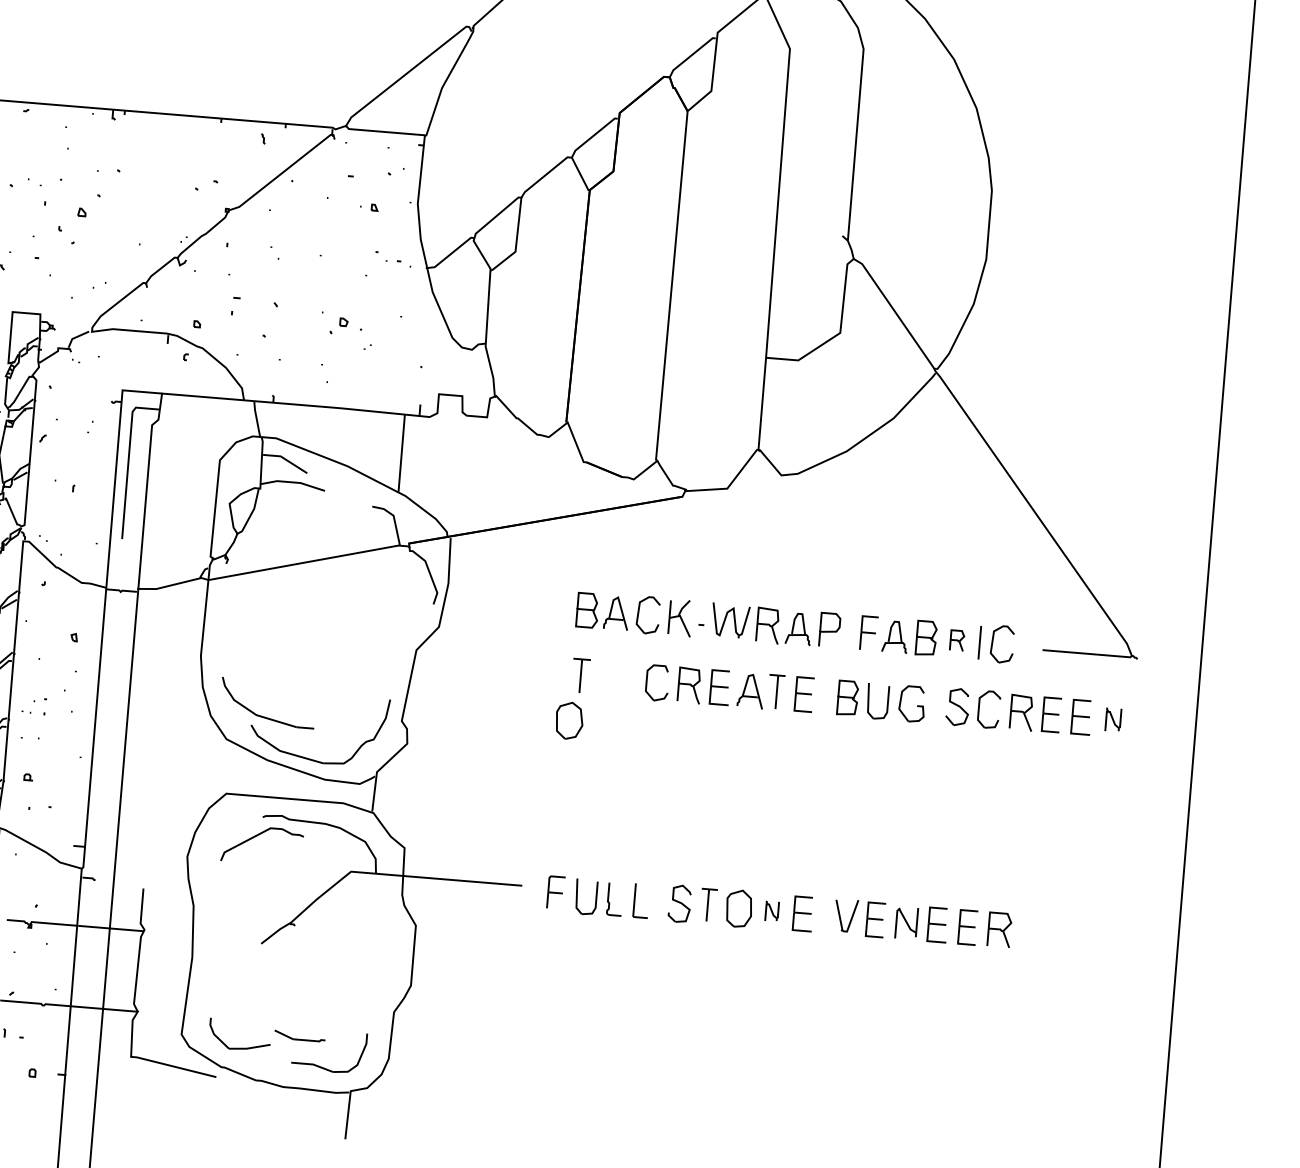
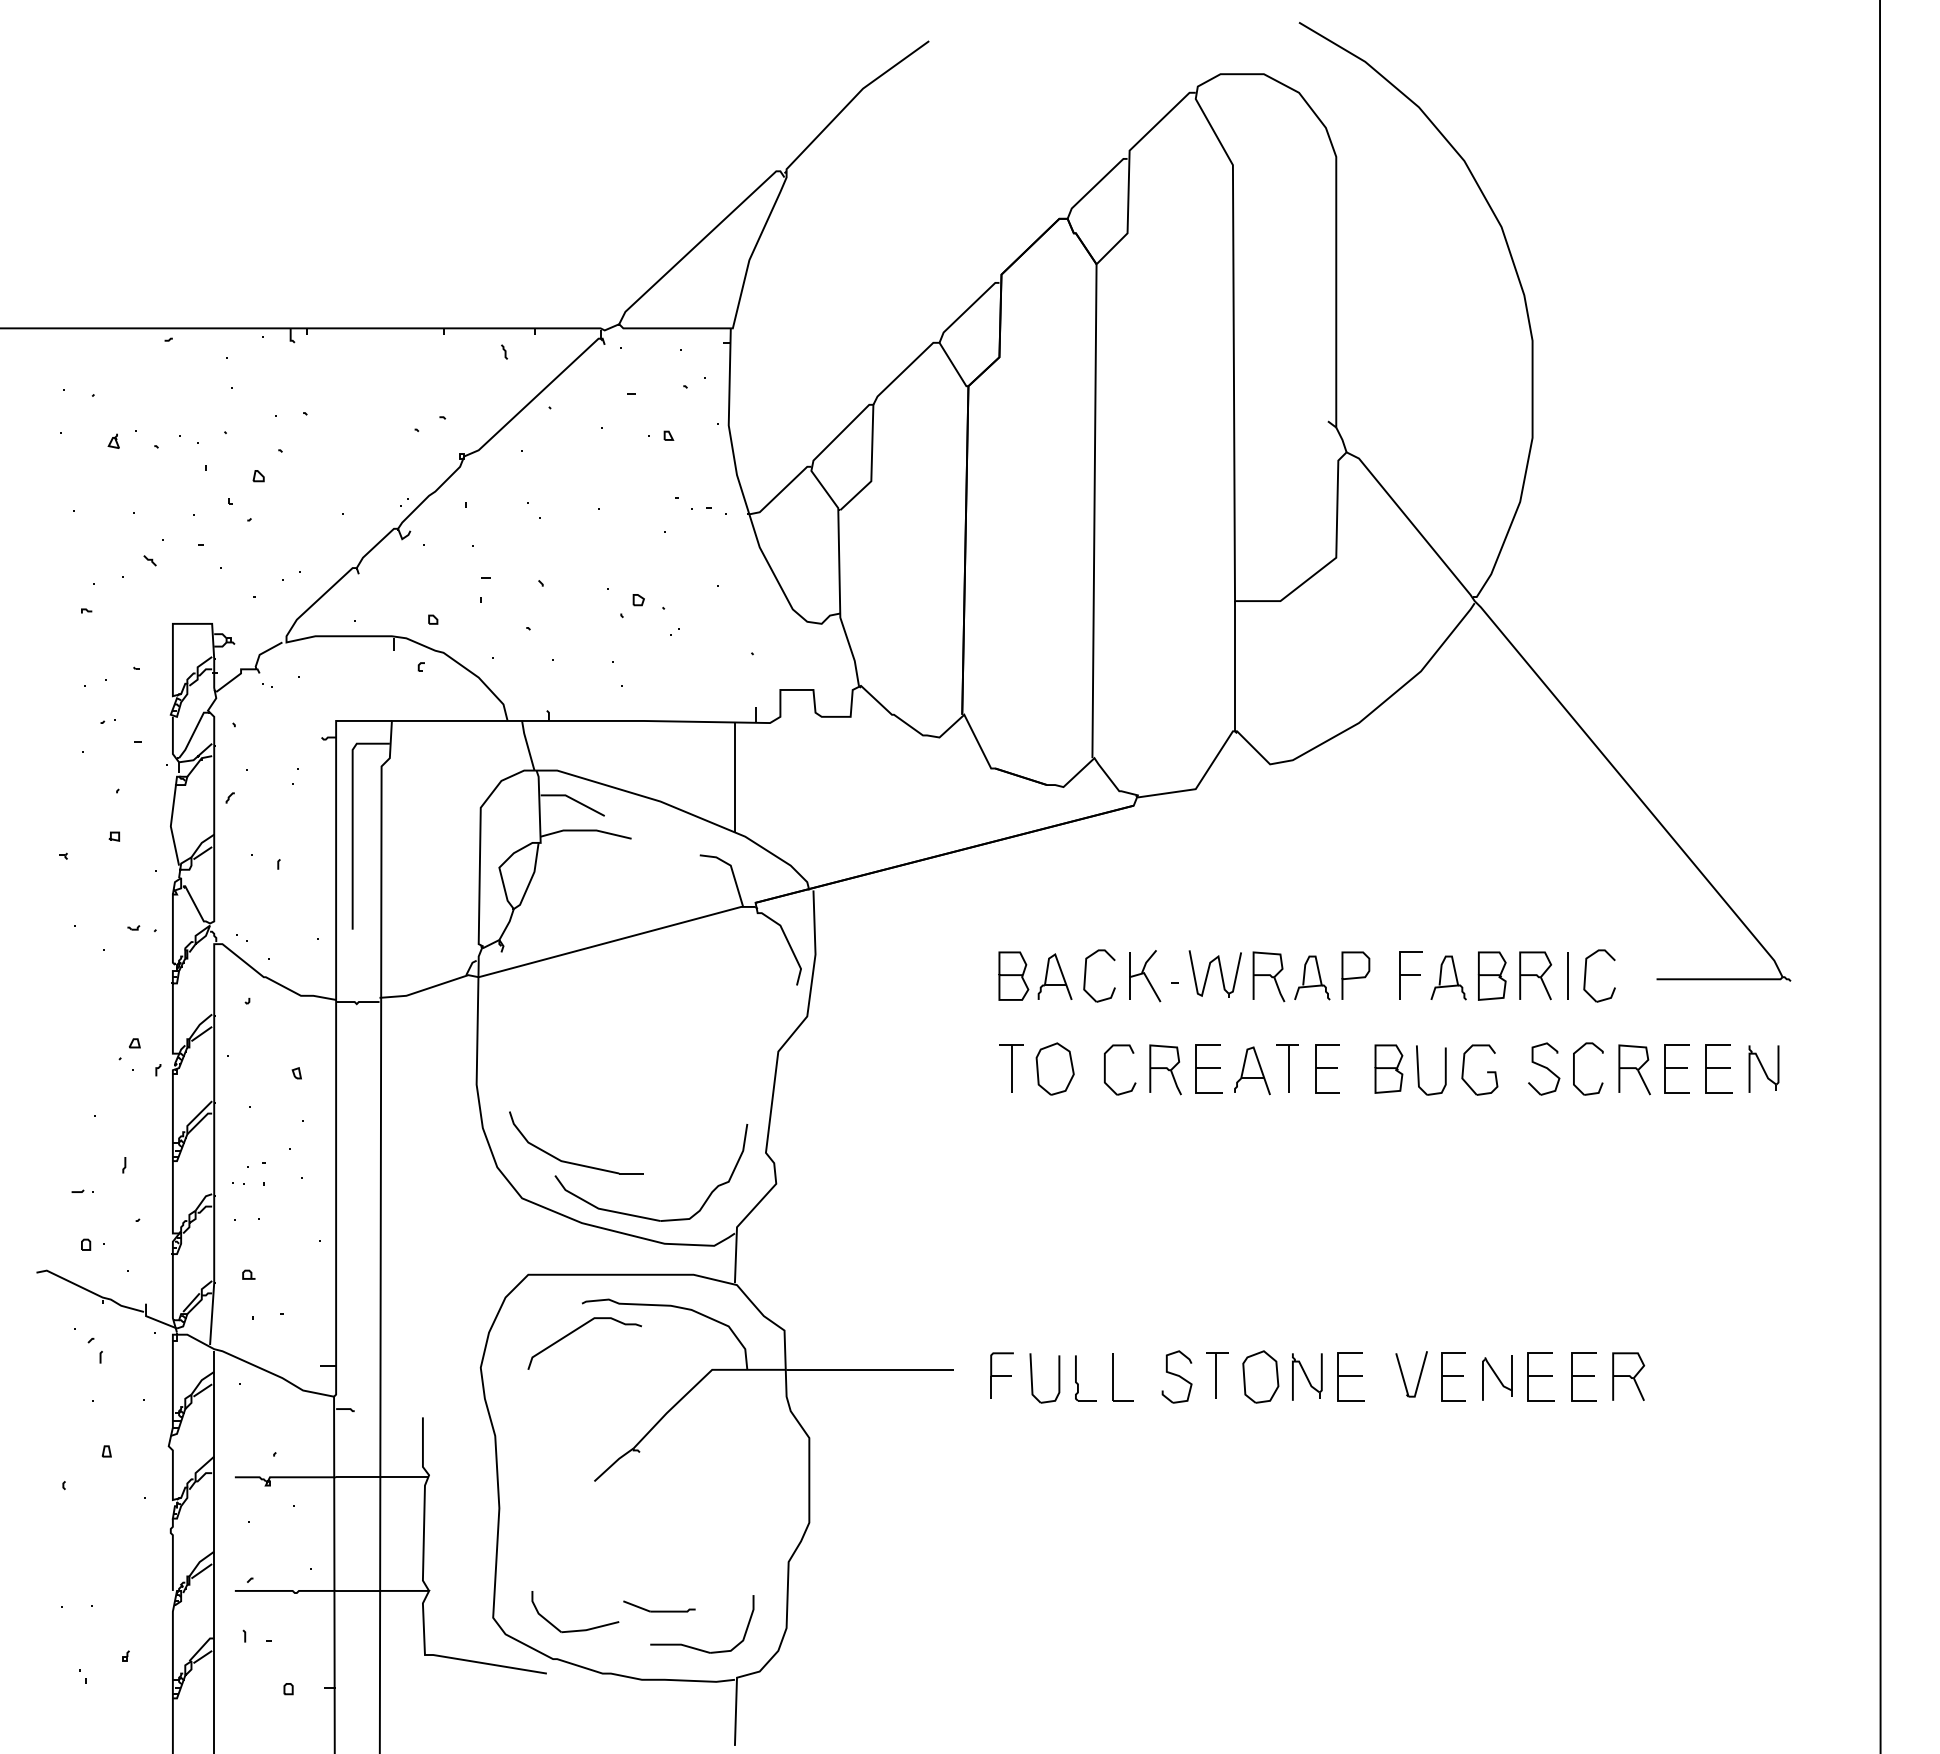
part: (957, 640) -> (1535, 975), size x1.67
part: (1113, 719) -> (1763, 1068), size x1.43
part: (569, 720) -> (1054, 1068), moved
part: (772, 911) -> (1307, 1376), size x1.67

